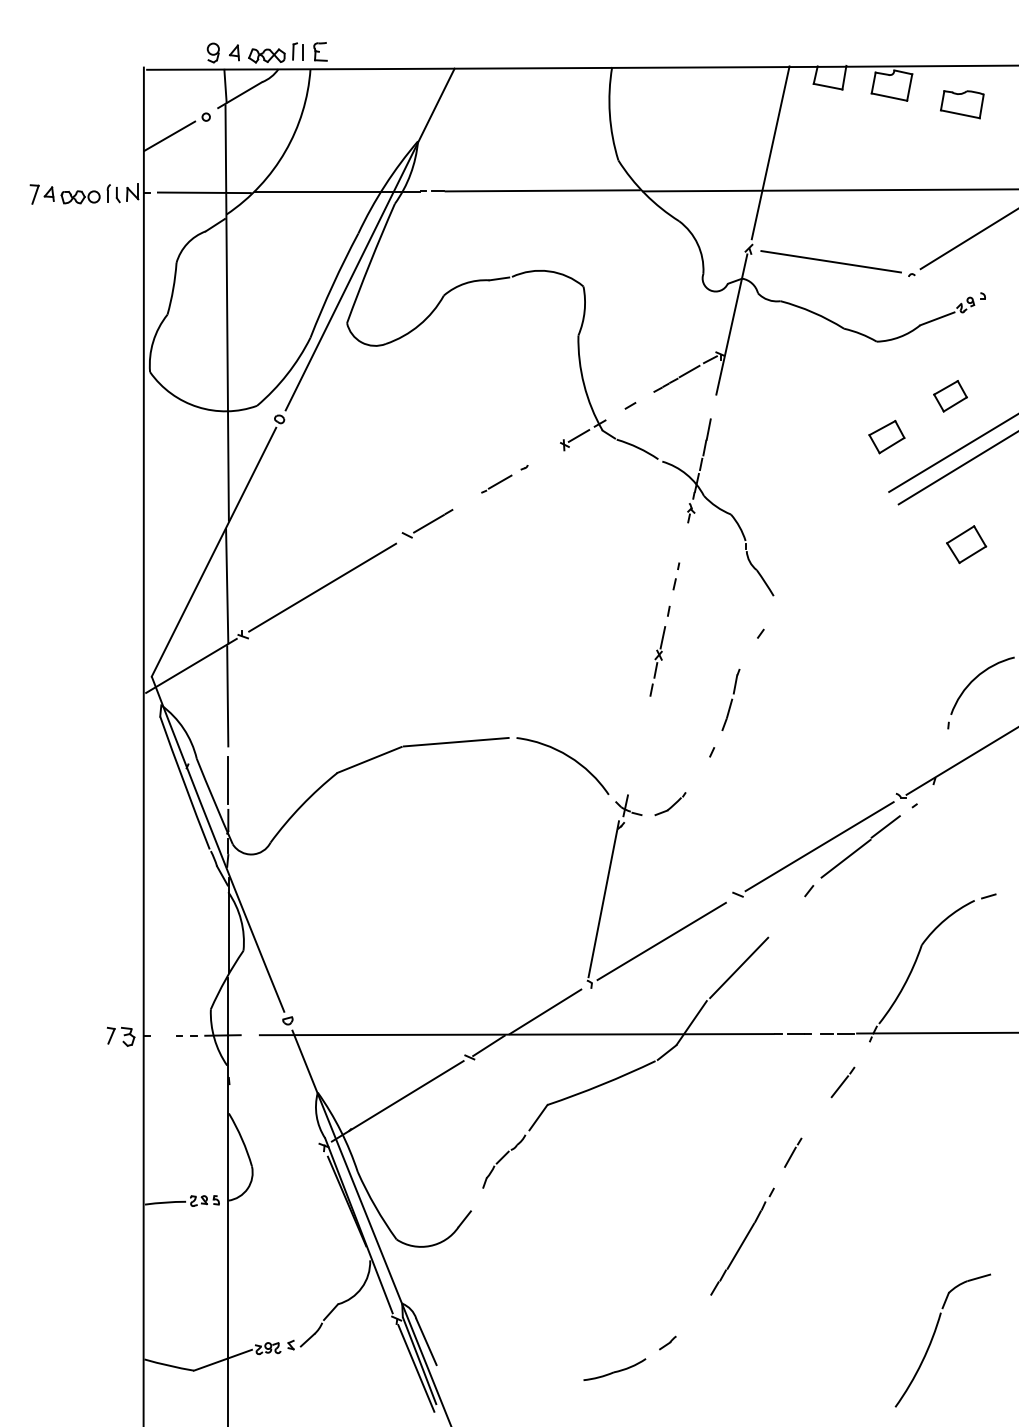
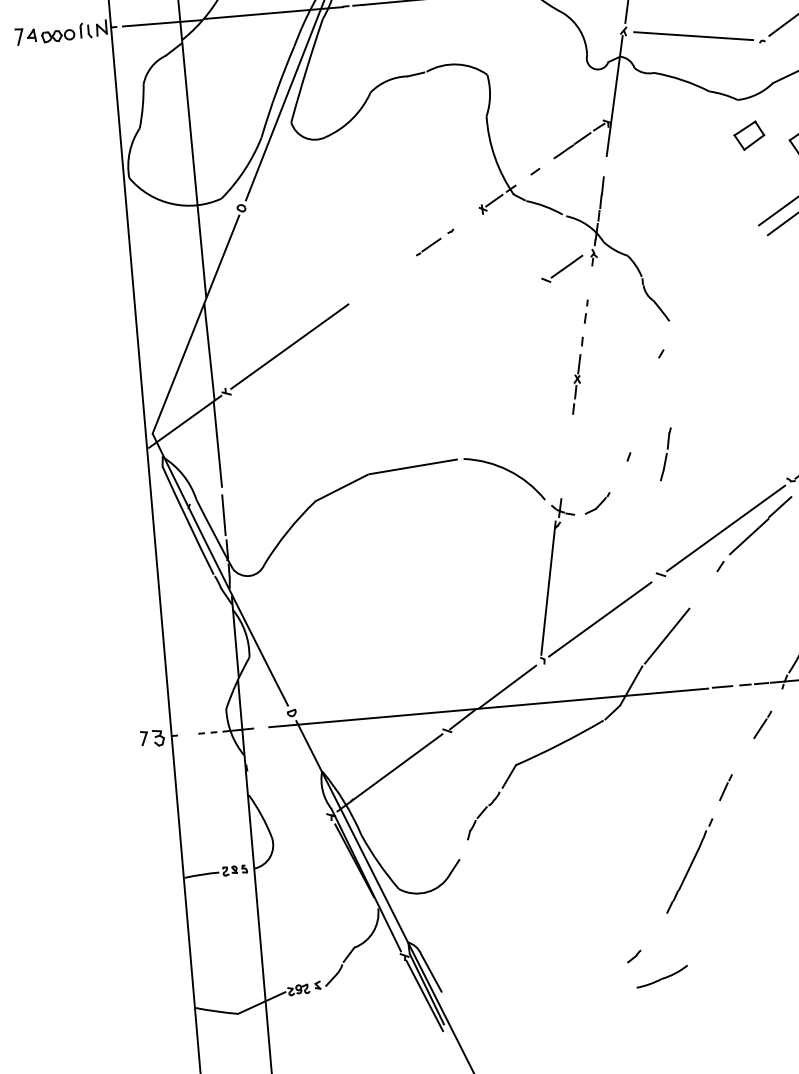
part: (886, 436) -> (748, 135), moved
part: (427, 523) -> (562, 268), moved
part: (730, 699) -> (665, 453), moved
part: (614, 1369) -> (661, 976), moved

